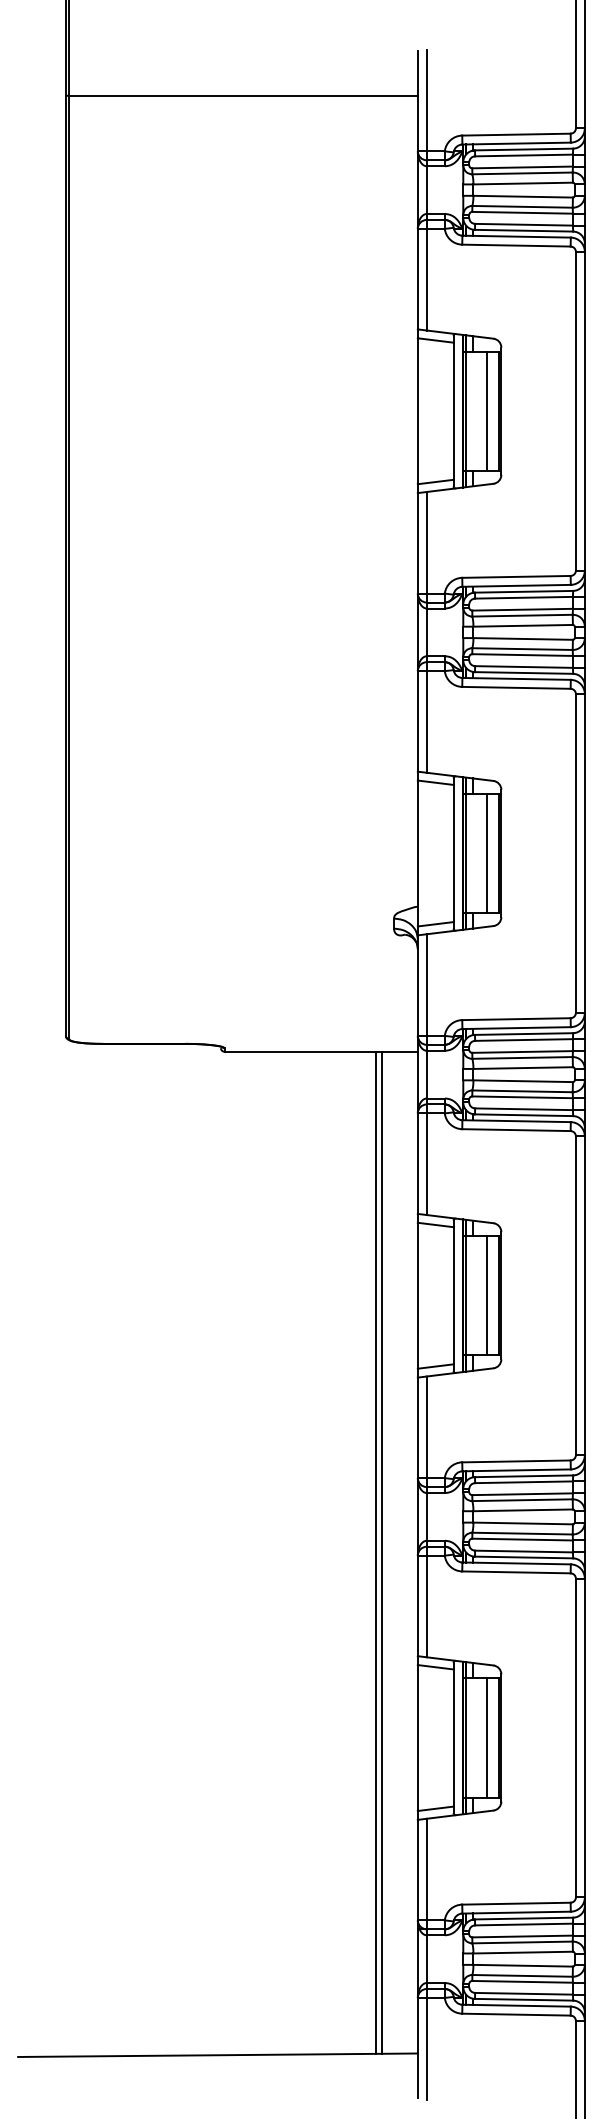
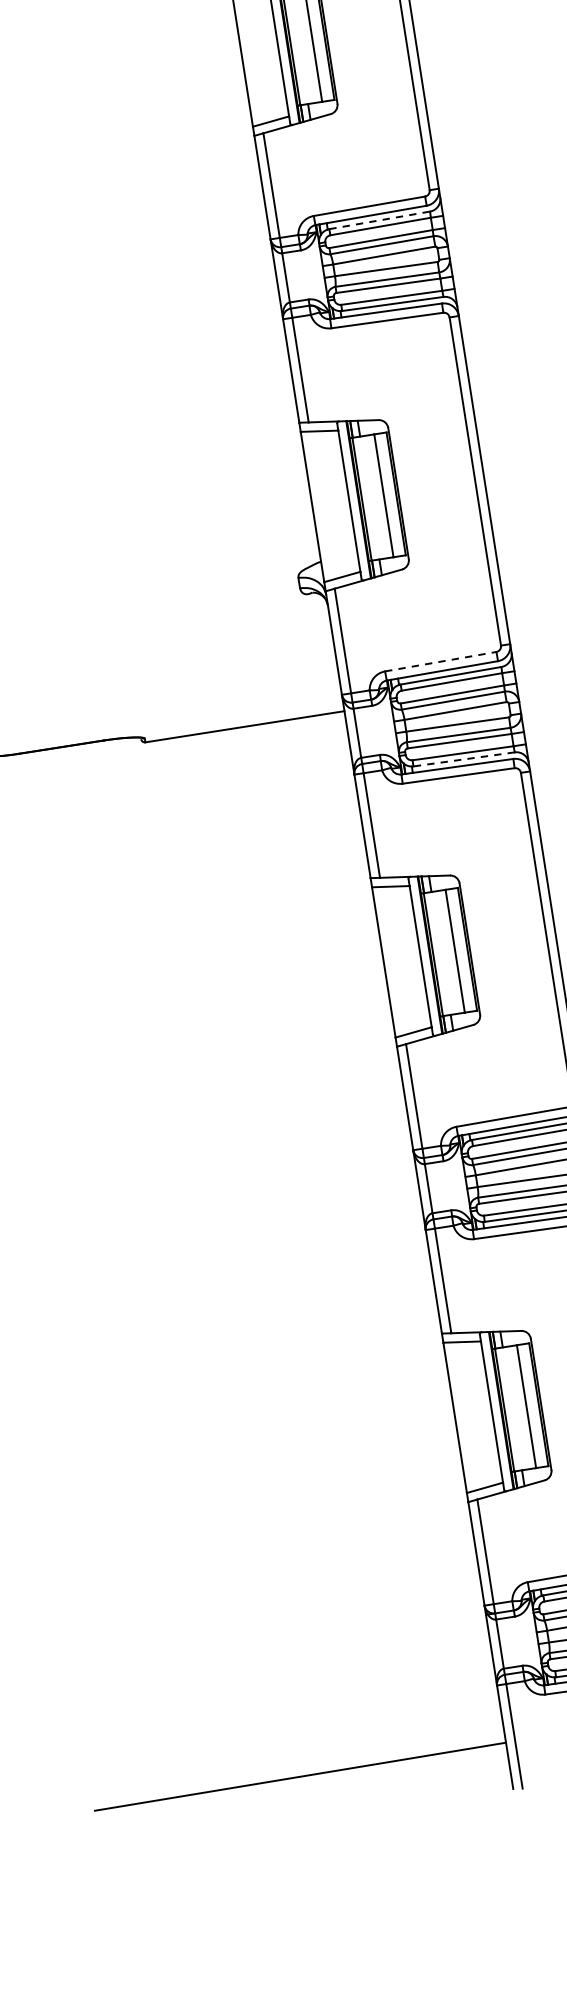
line: (524, 591) -> (380, 220), solid -> dashed
line: (516, 1019) -> (440, 662), solid -> dashed
line: (523, 1115) -> (463, 759), solid -> dashed
line: (376, 1552) -> (382, 1233), removed
line: (382, 1552) -> (388, 1232), removed

